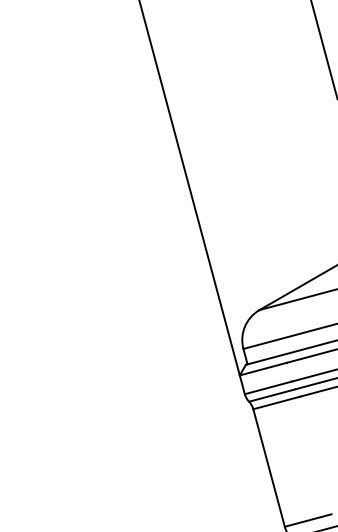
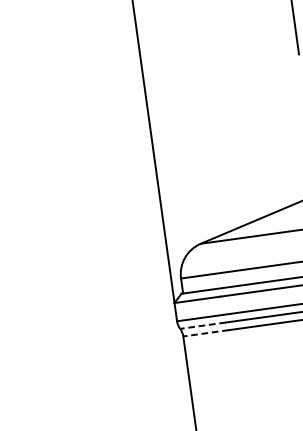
line: (272, 395) -> (202, 325), solid -> dashed
line: (276, 403) -> (205, 333), solid -> dashed

